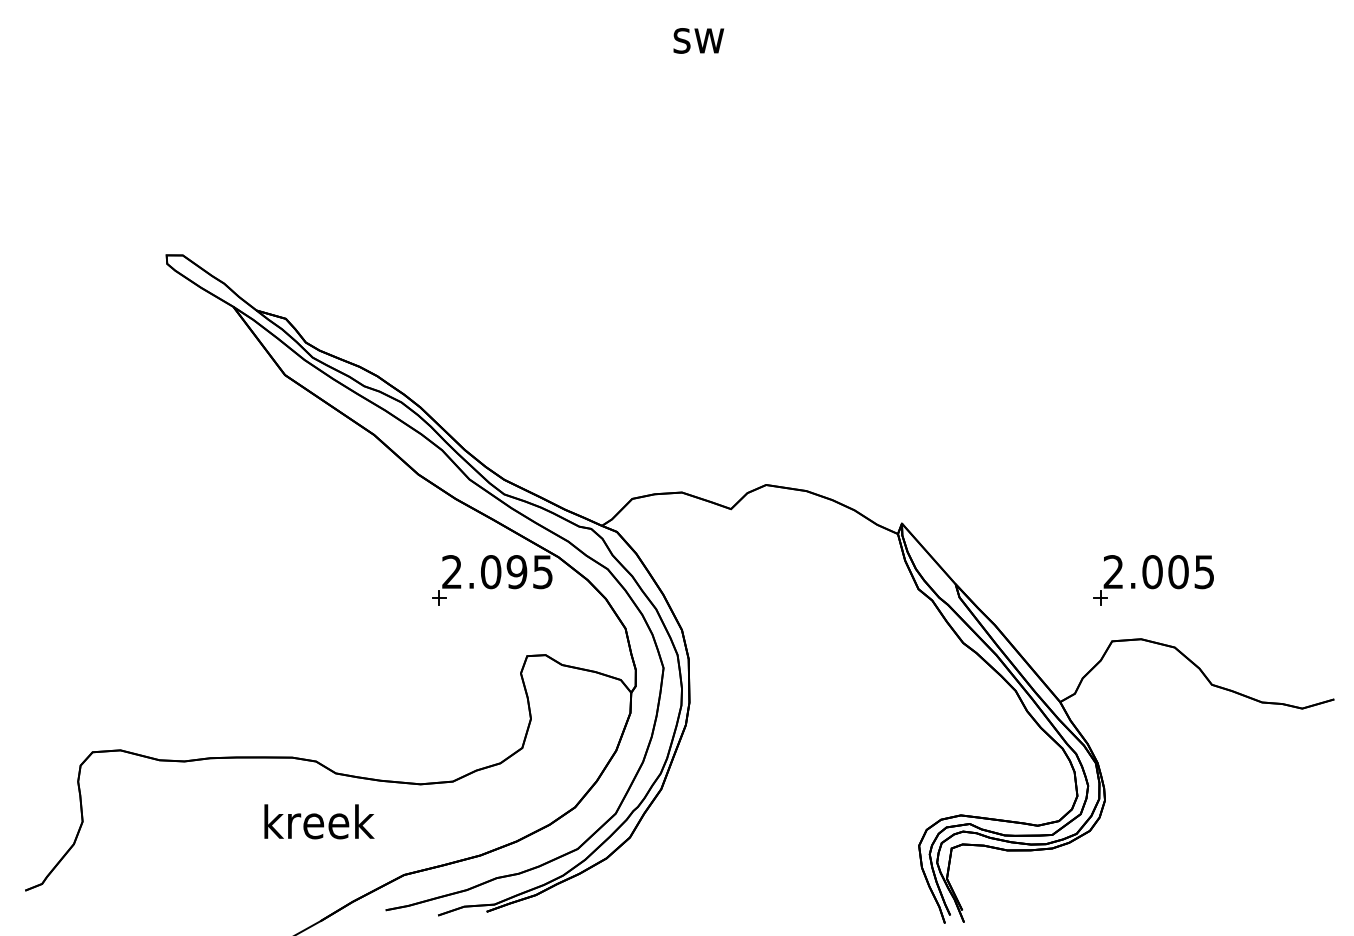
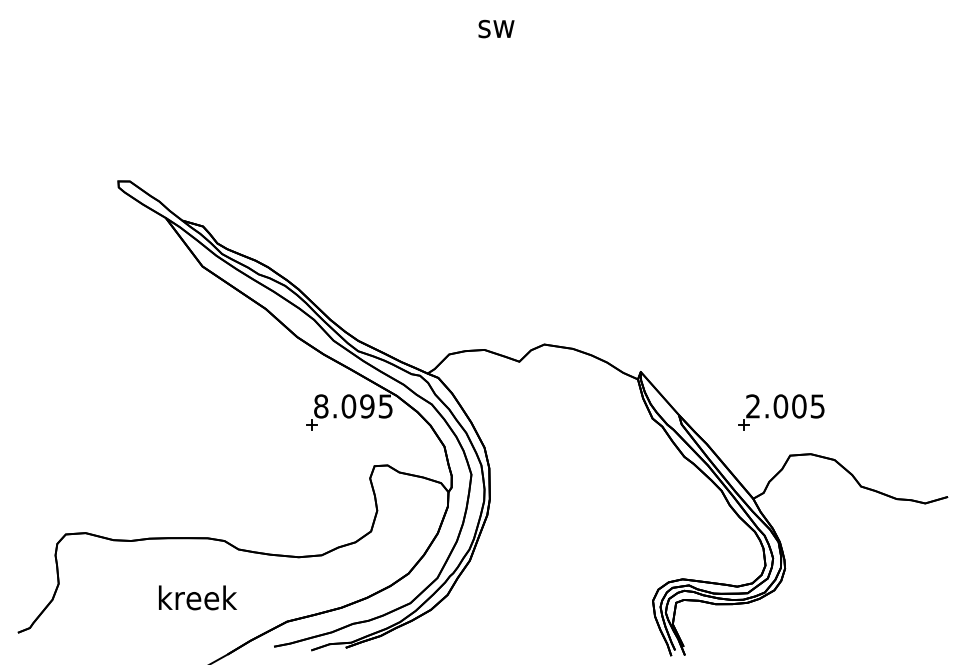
text: (452, 572) -> (321, 406), 2.095 -> 8.095
part: (1153, 580) -> (781, 412), moved
text: (318, 821) -> (197, 597), moved

